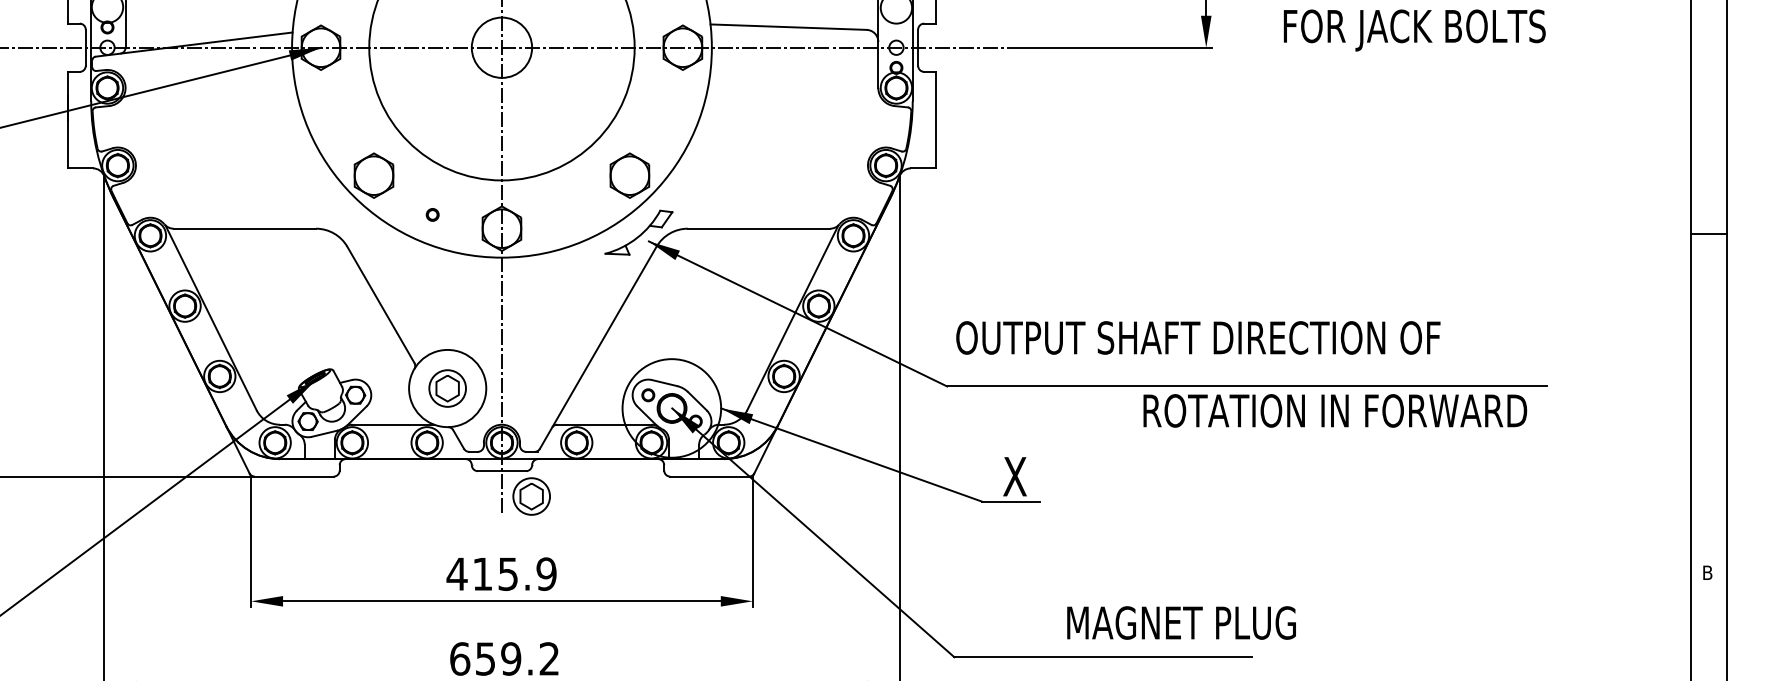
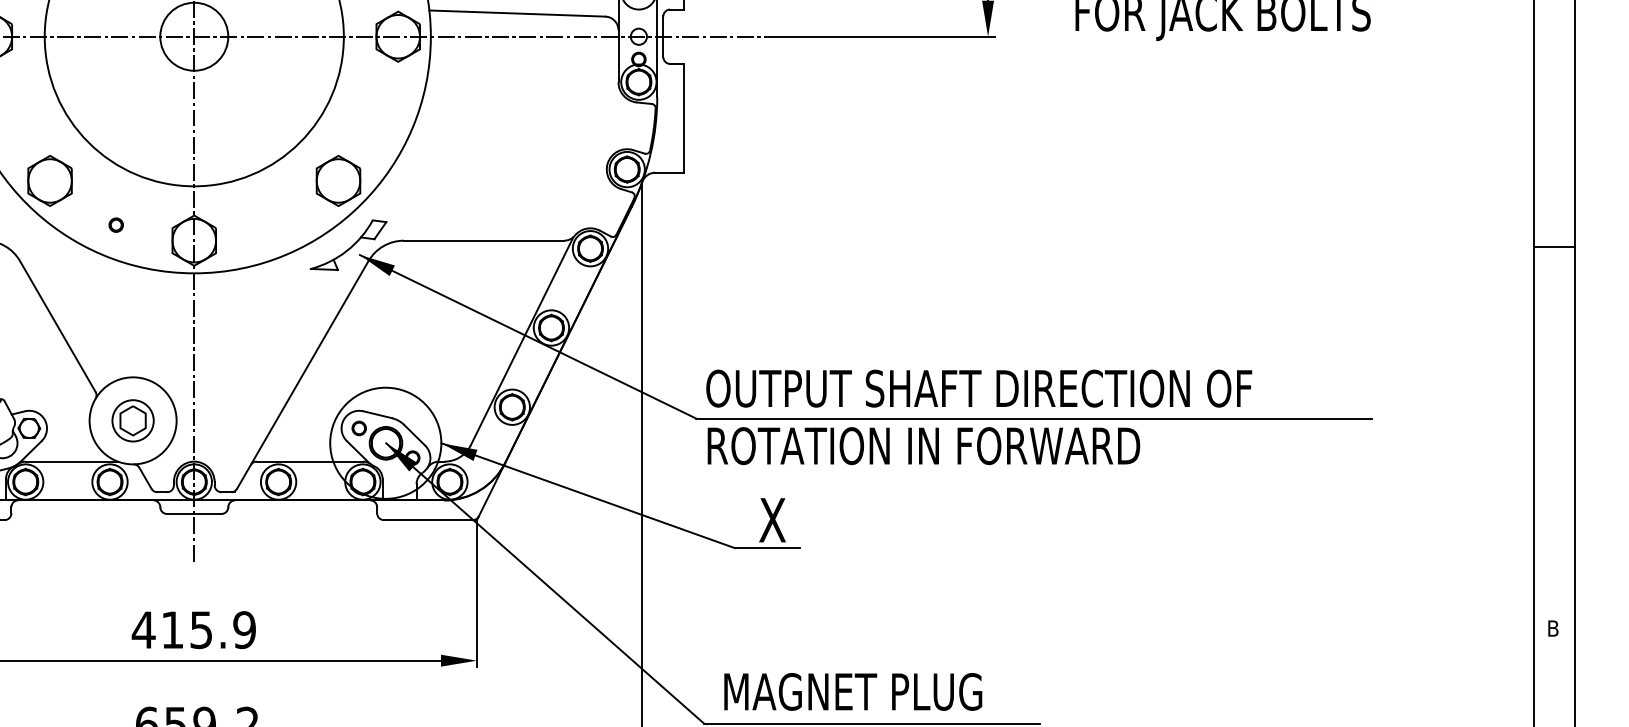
text: (1198, 337) -> (979, 388), moved
text: (1335, 410) -> (924, 445), moved
part: (531, 496) -> (227, 542), removed
text: (1181, 622) -> (853, 691), moved

